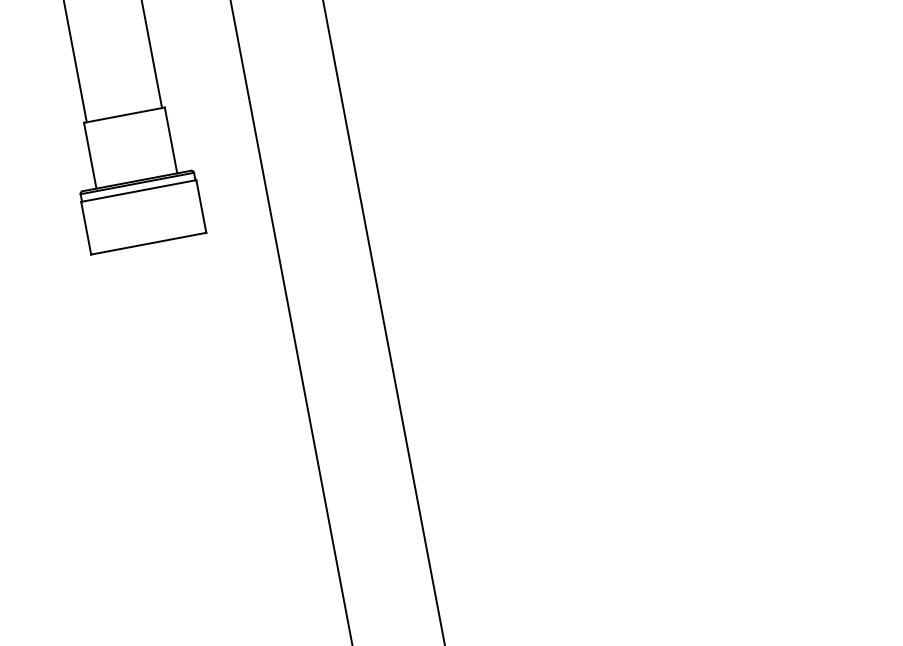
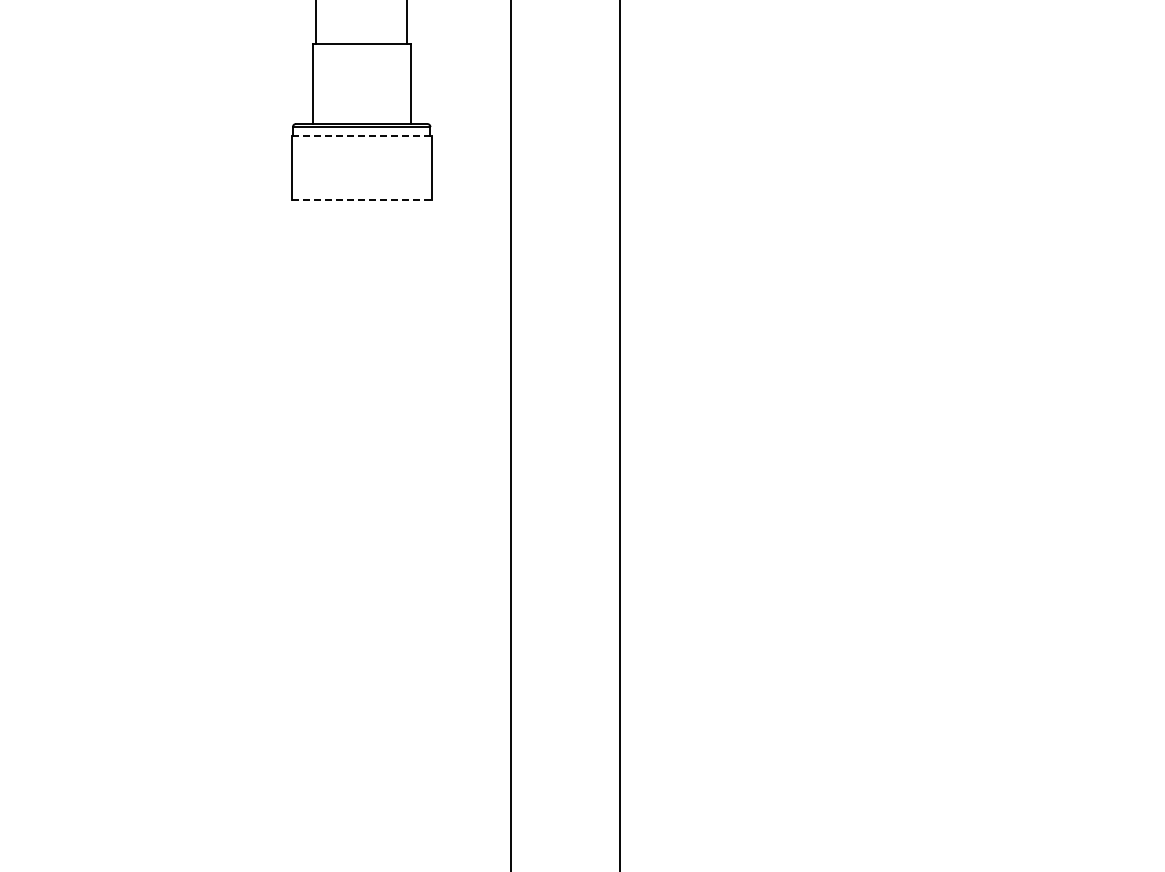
line: (138, 191) -> (361, 136), solid -> dashed
line: (148, 244) -> (361, 200), solid -> dashed

